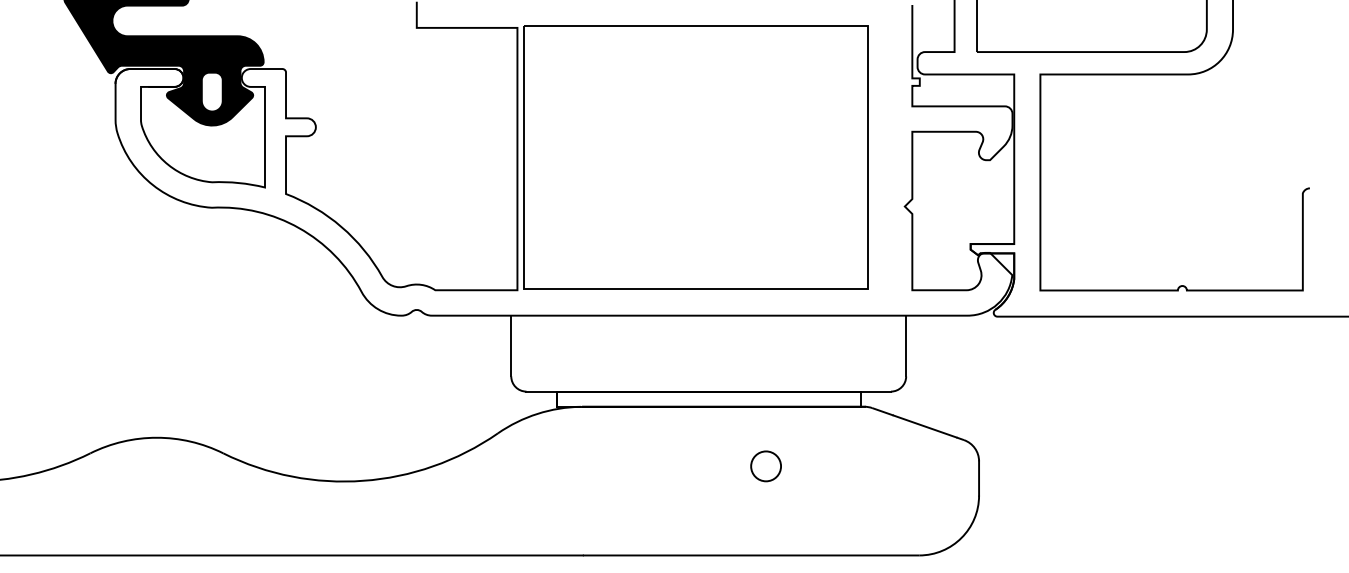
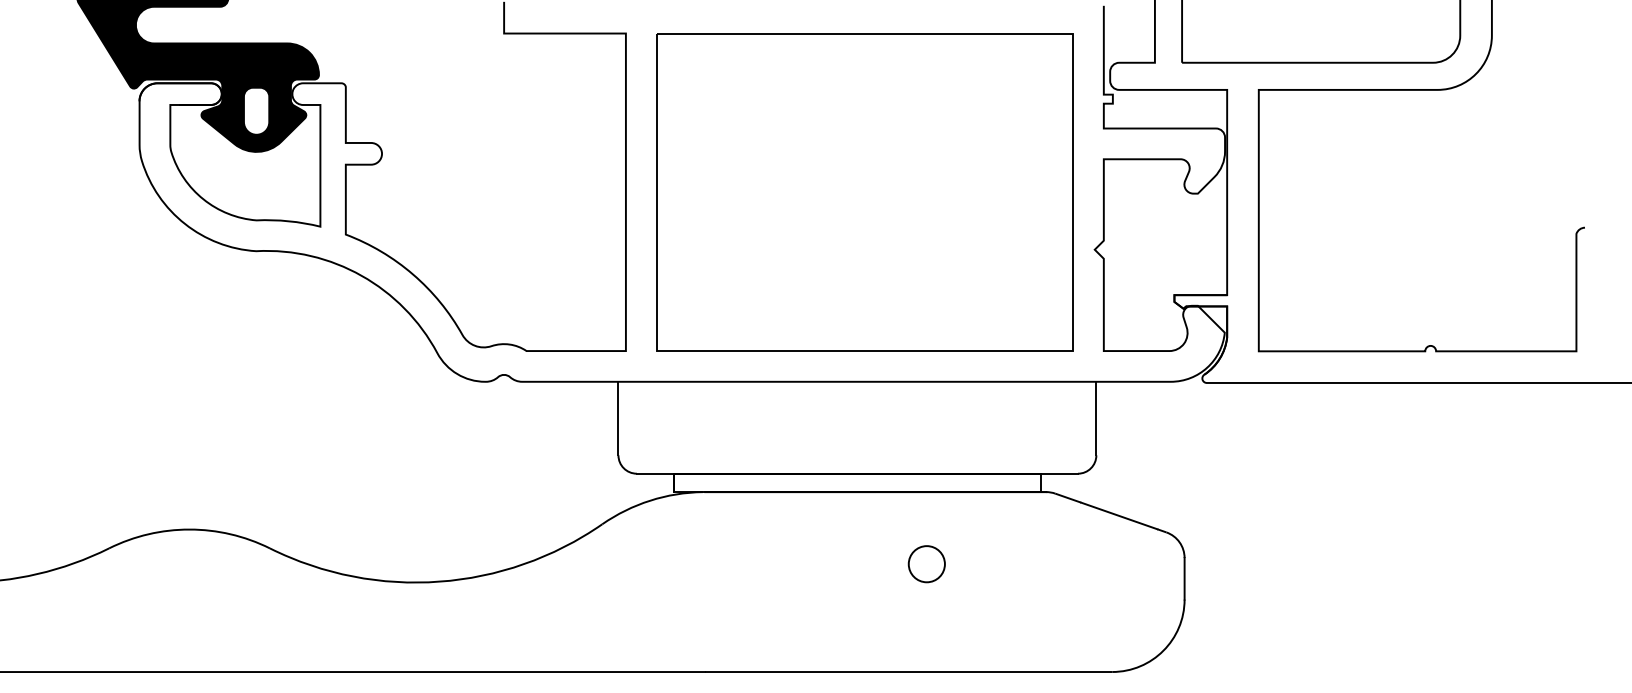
part: (695, 157) -> (864, 192), moved

